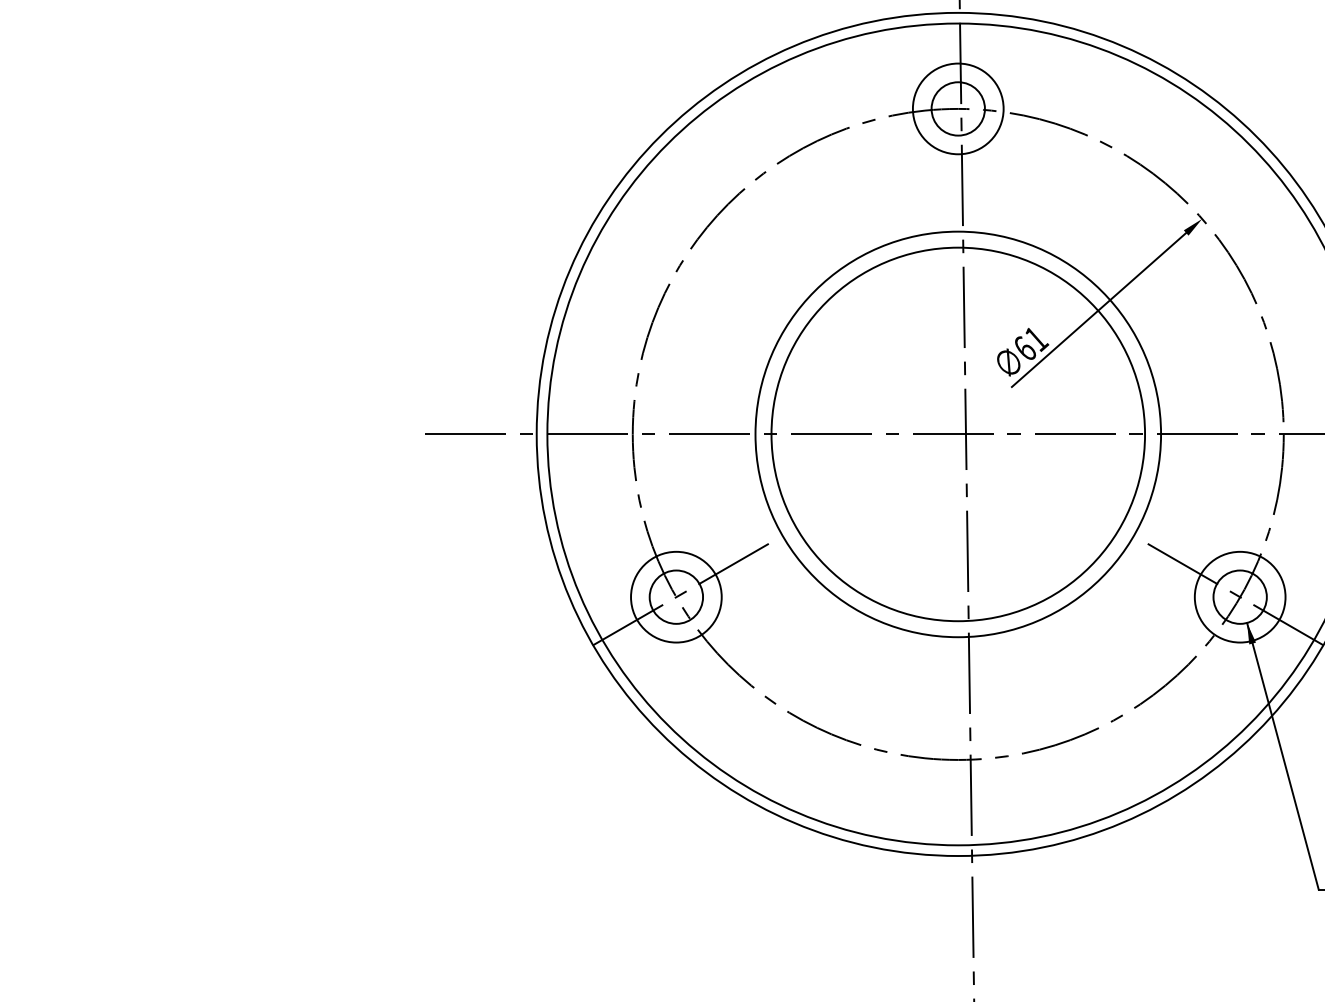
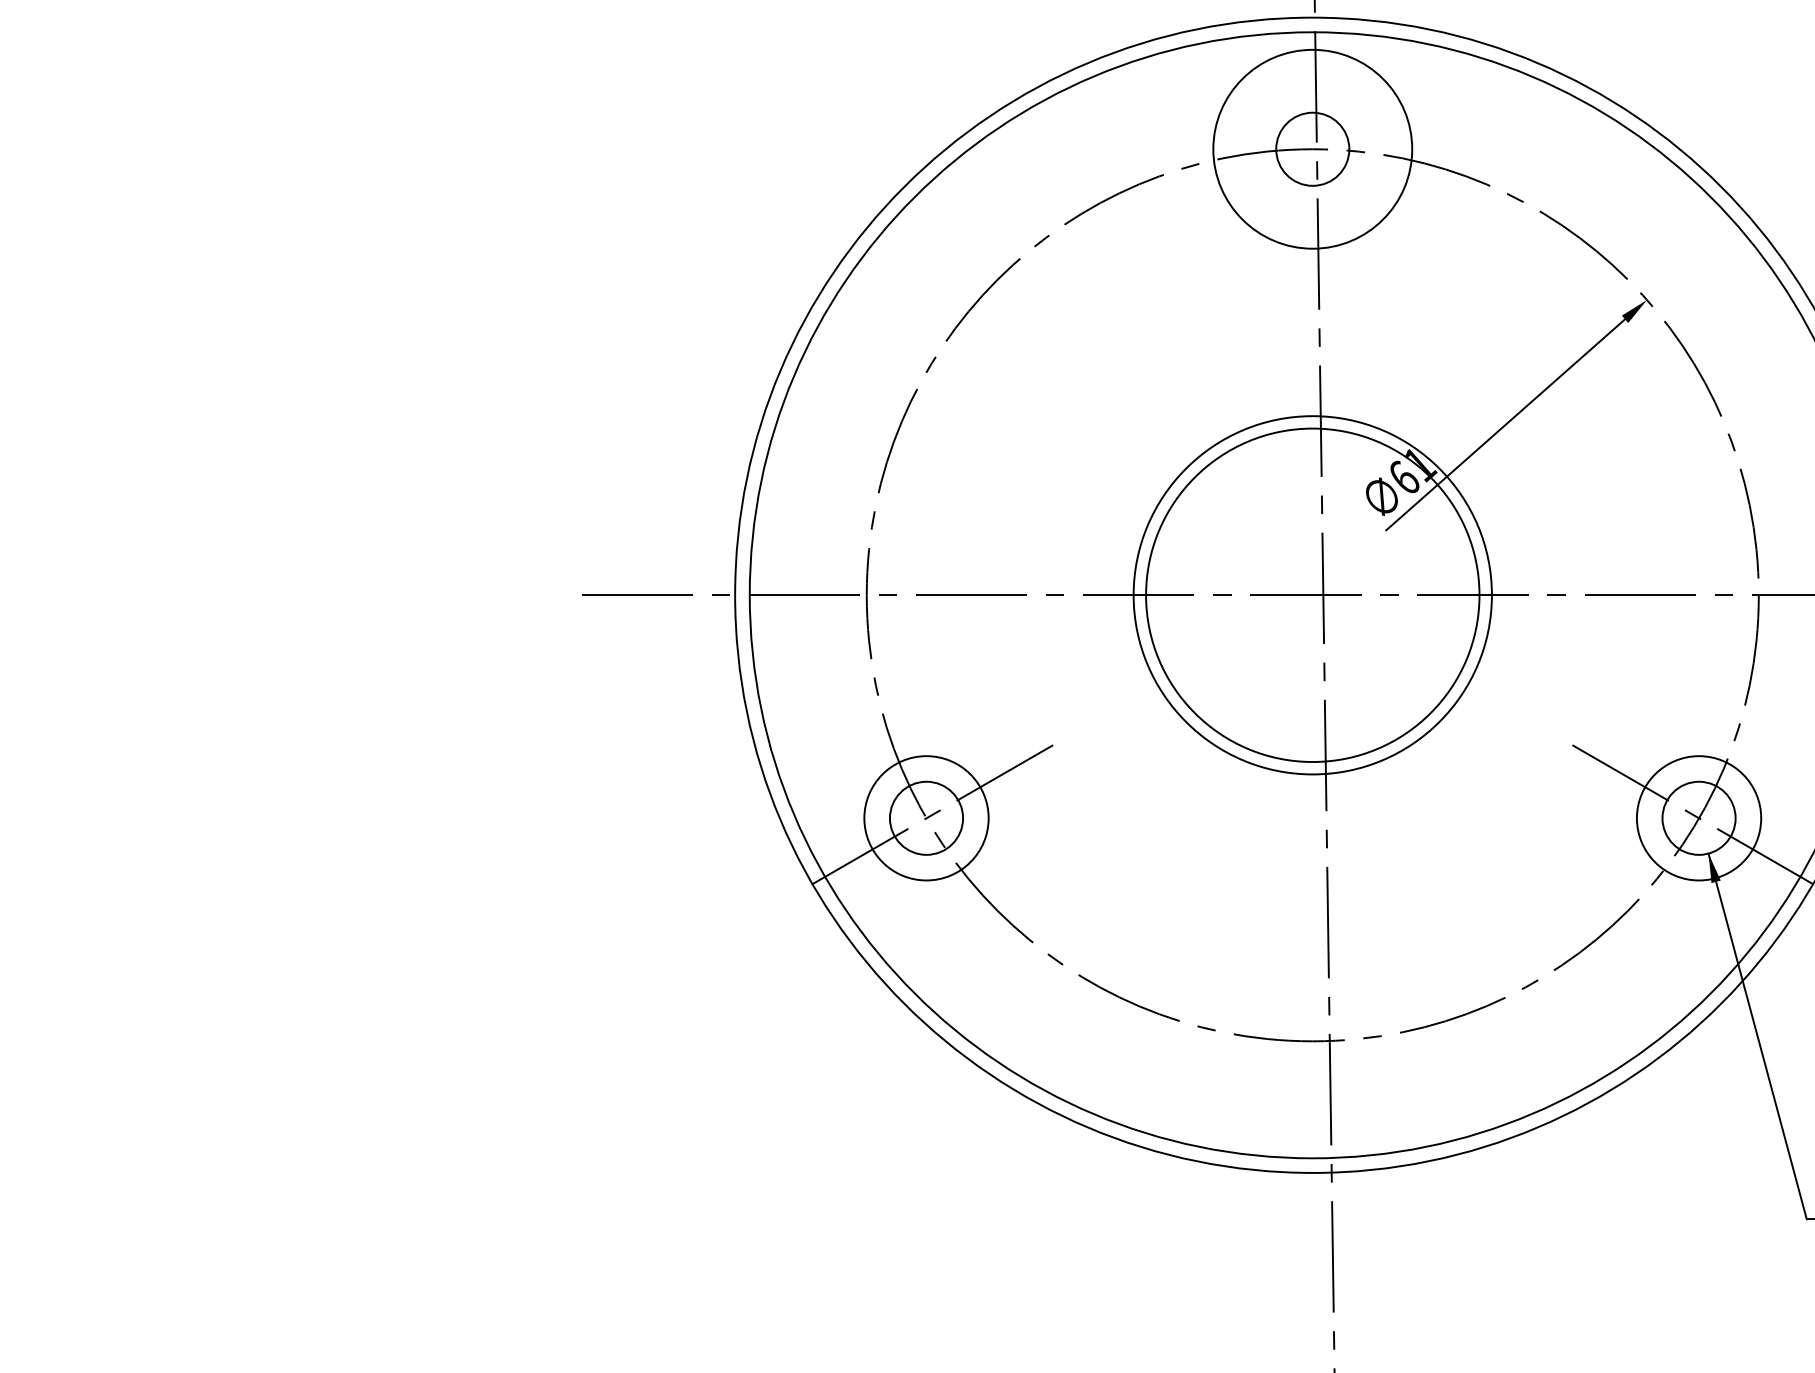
circle: (958, 109) -> (1312, 149), size x1.6
circle: (958, 434) -> (1312, 595), size x0.6
circle: (958, 434) -> (1312, 595), size x0.7

